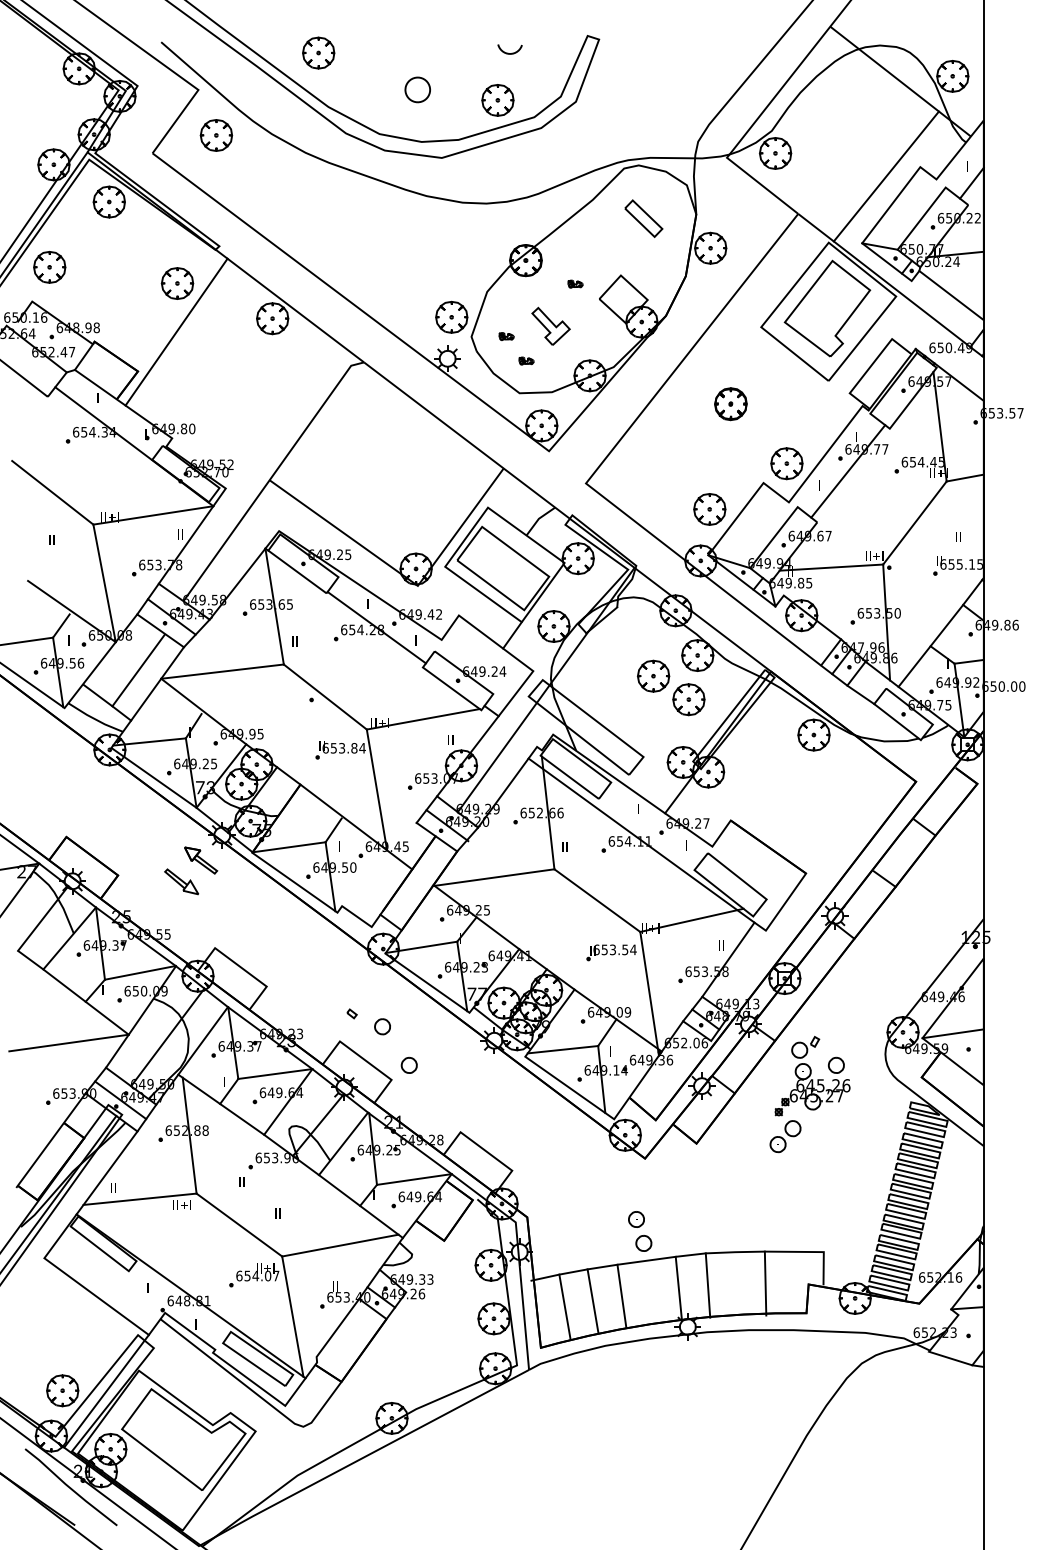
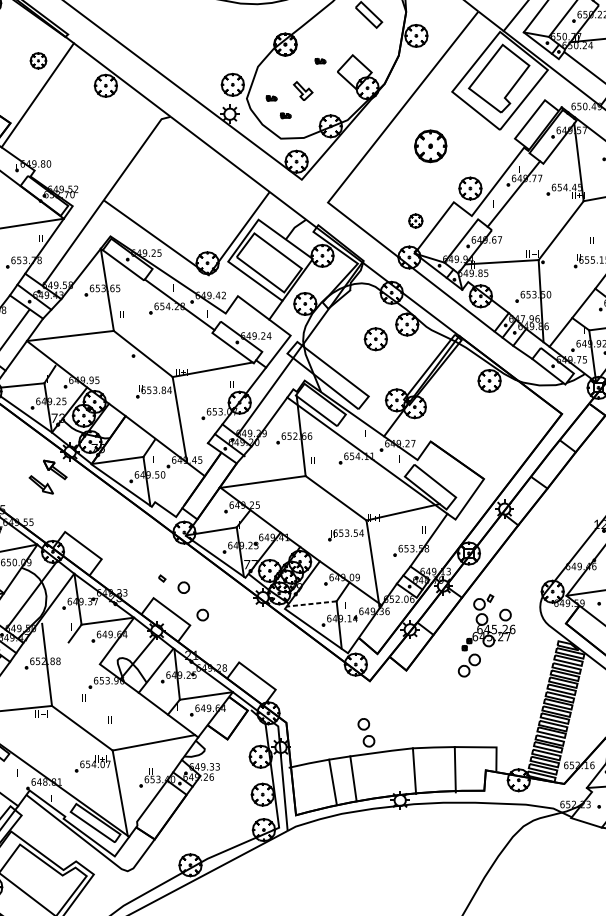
part: (177, 283) -> (38, 60), size x0.7
part: (550, 325) -> (302, 90), size x0.7
part: (730, 404) -> (430, 146), size x1.4
part: (709, 509) -> (415, 221), size x0.6
part: (688, 699) -> (400, 355), removed
line: (562, 1049) -> (311, 603), solid -> dashed
line: (221, 1104) -> (69, 642), removed
line: (678, 1288) -> (393, 773), removed
line: (564, 1306) -> (312, 785), removed

